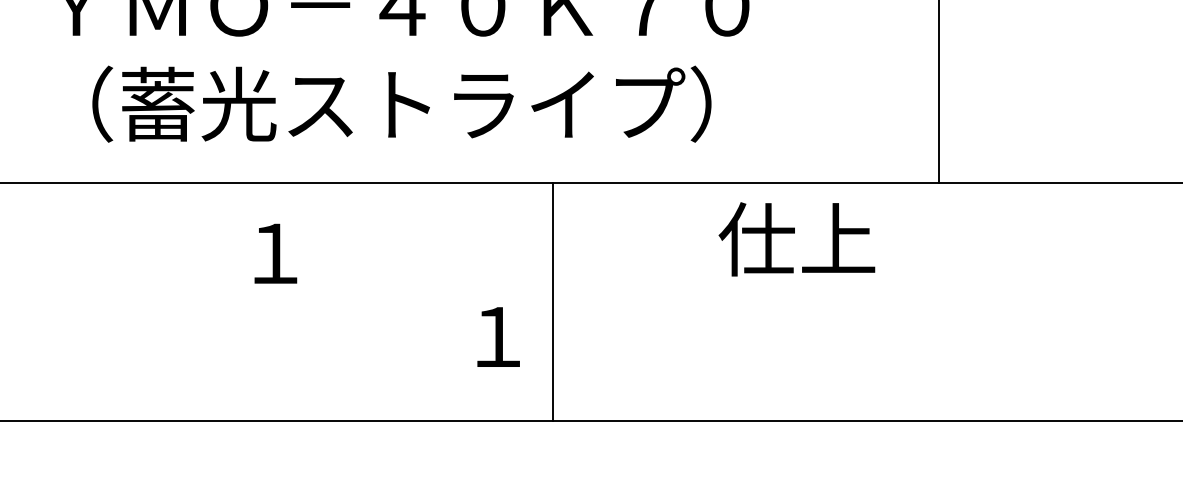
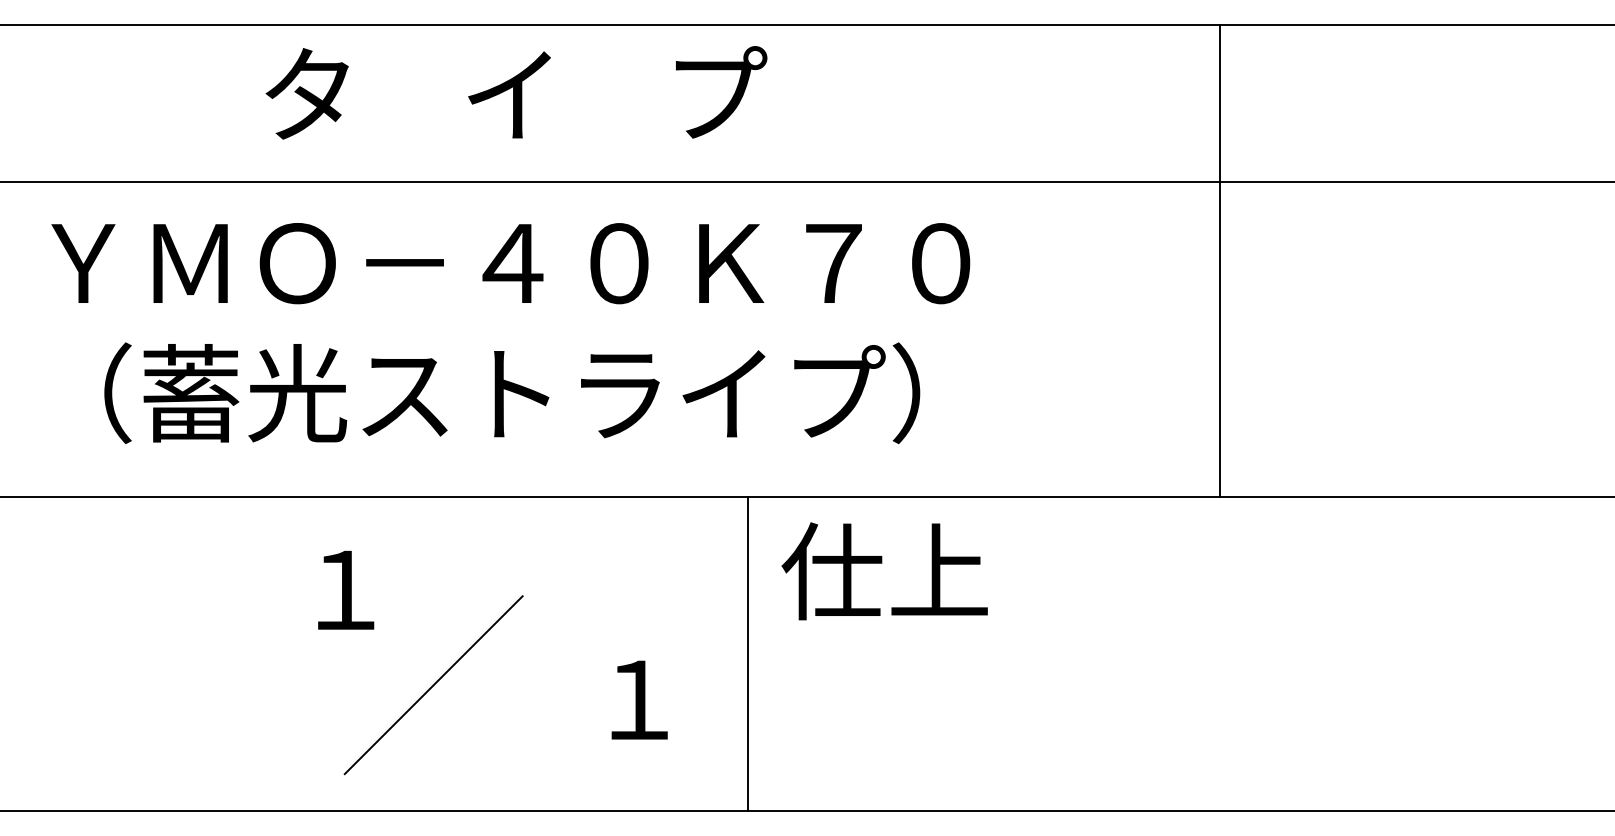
text: (796, 239) -> (884, 571), moved
line: (553, 301) -> (748, 653), moved
line: (342, 326) -> (433, 685), added

